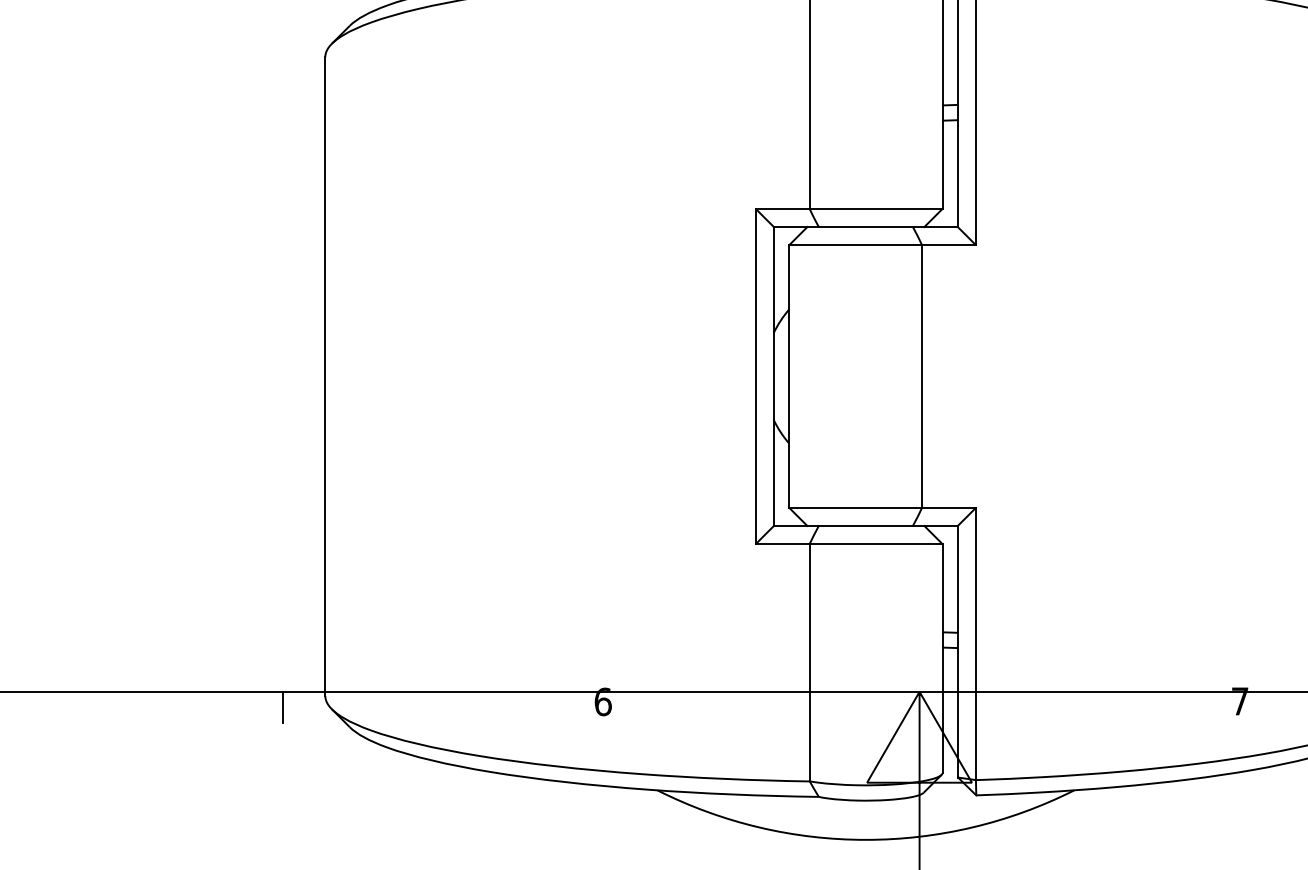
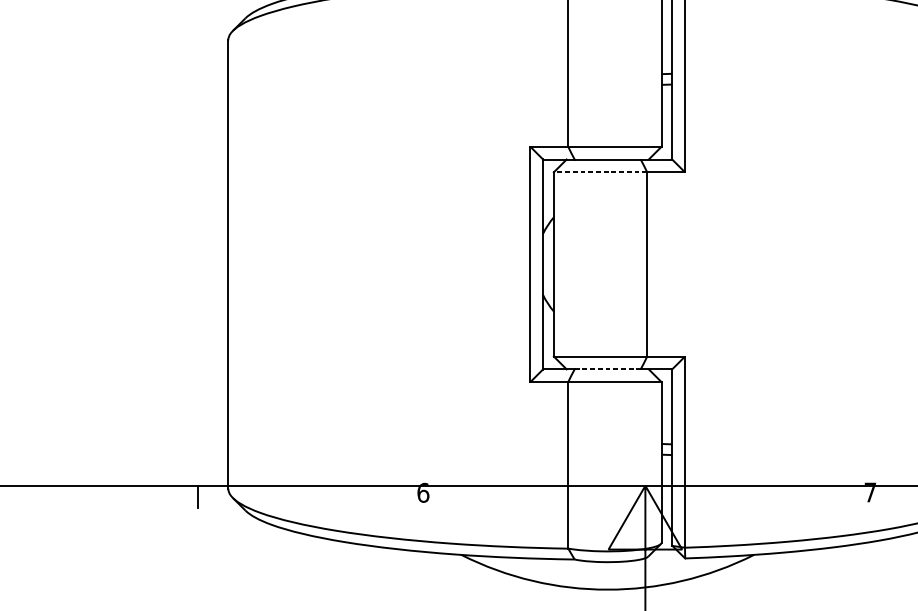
line: (855, 245) -> (600, 172), solid -> dashed
line: (866, 525) -> (608, 369), solid -> dashed

